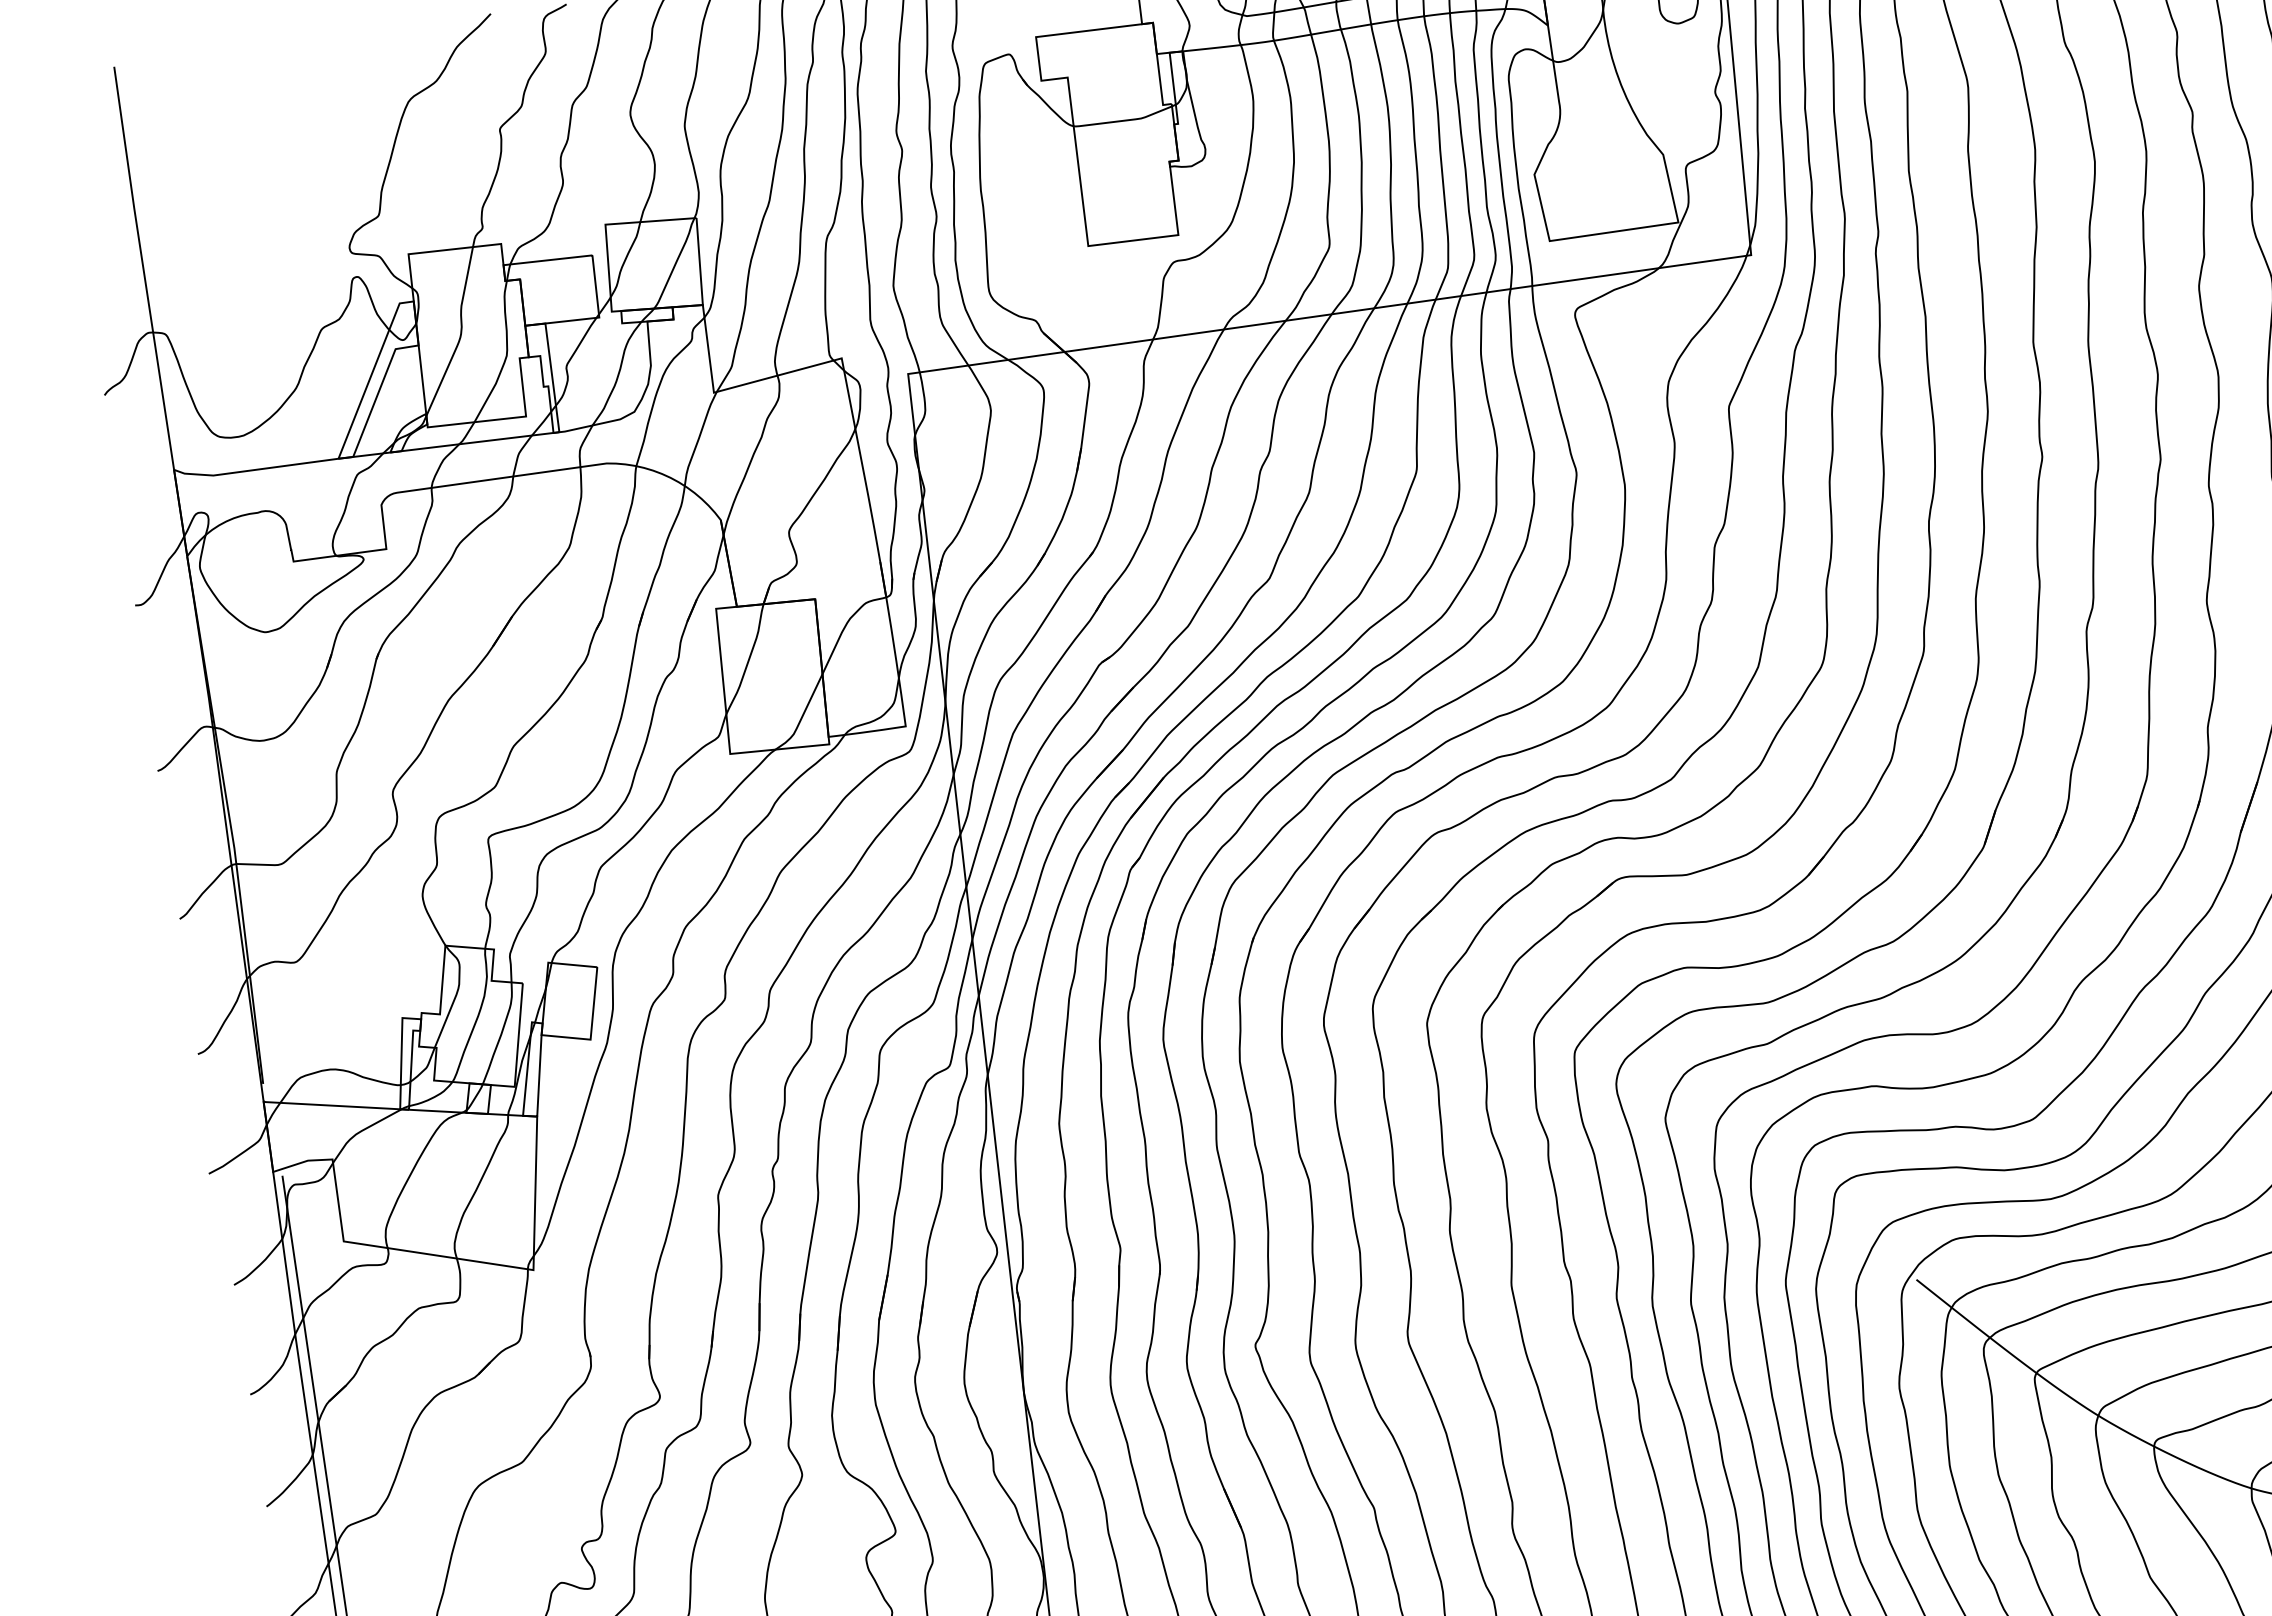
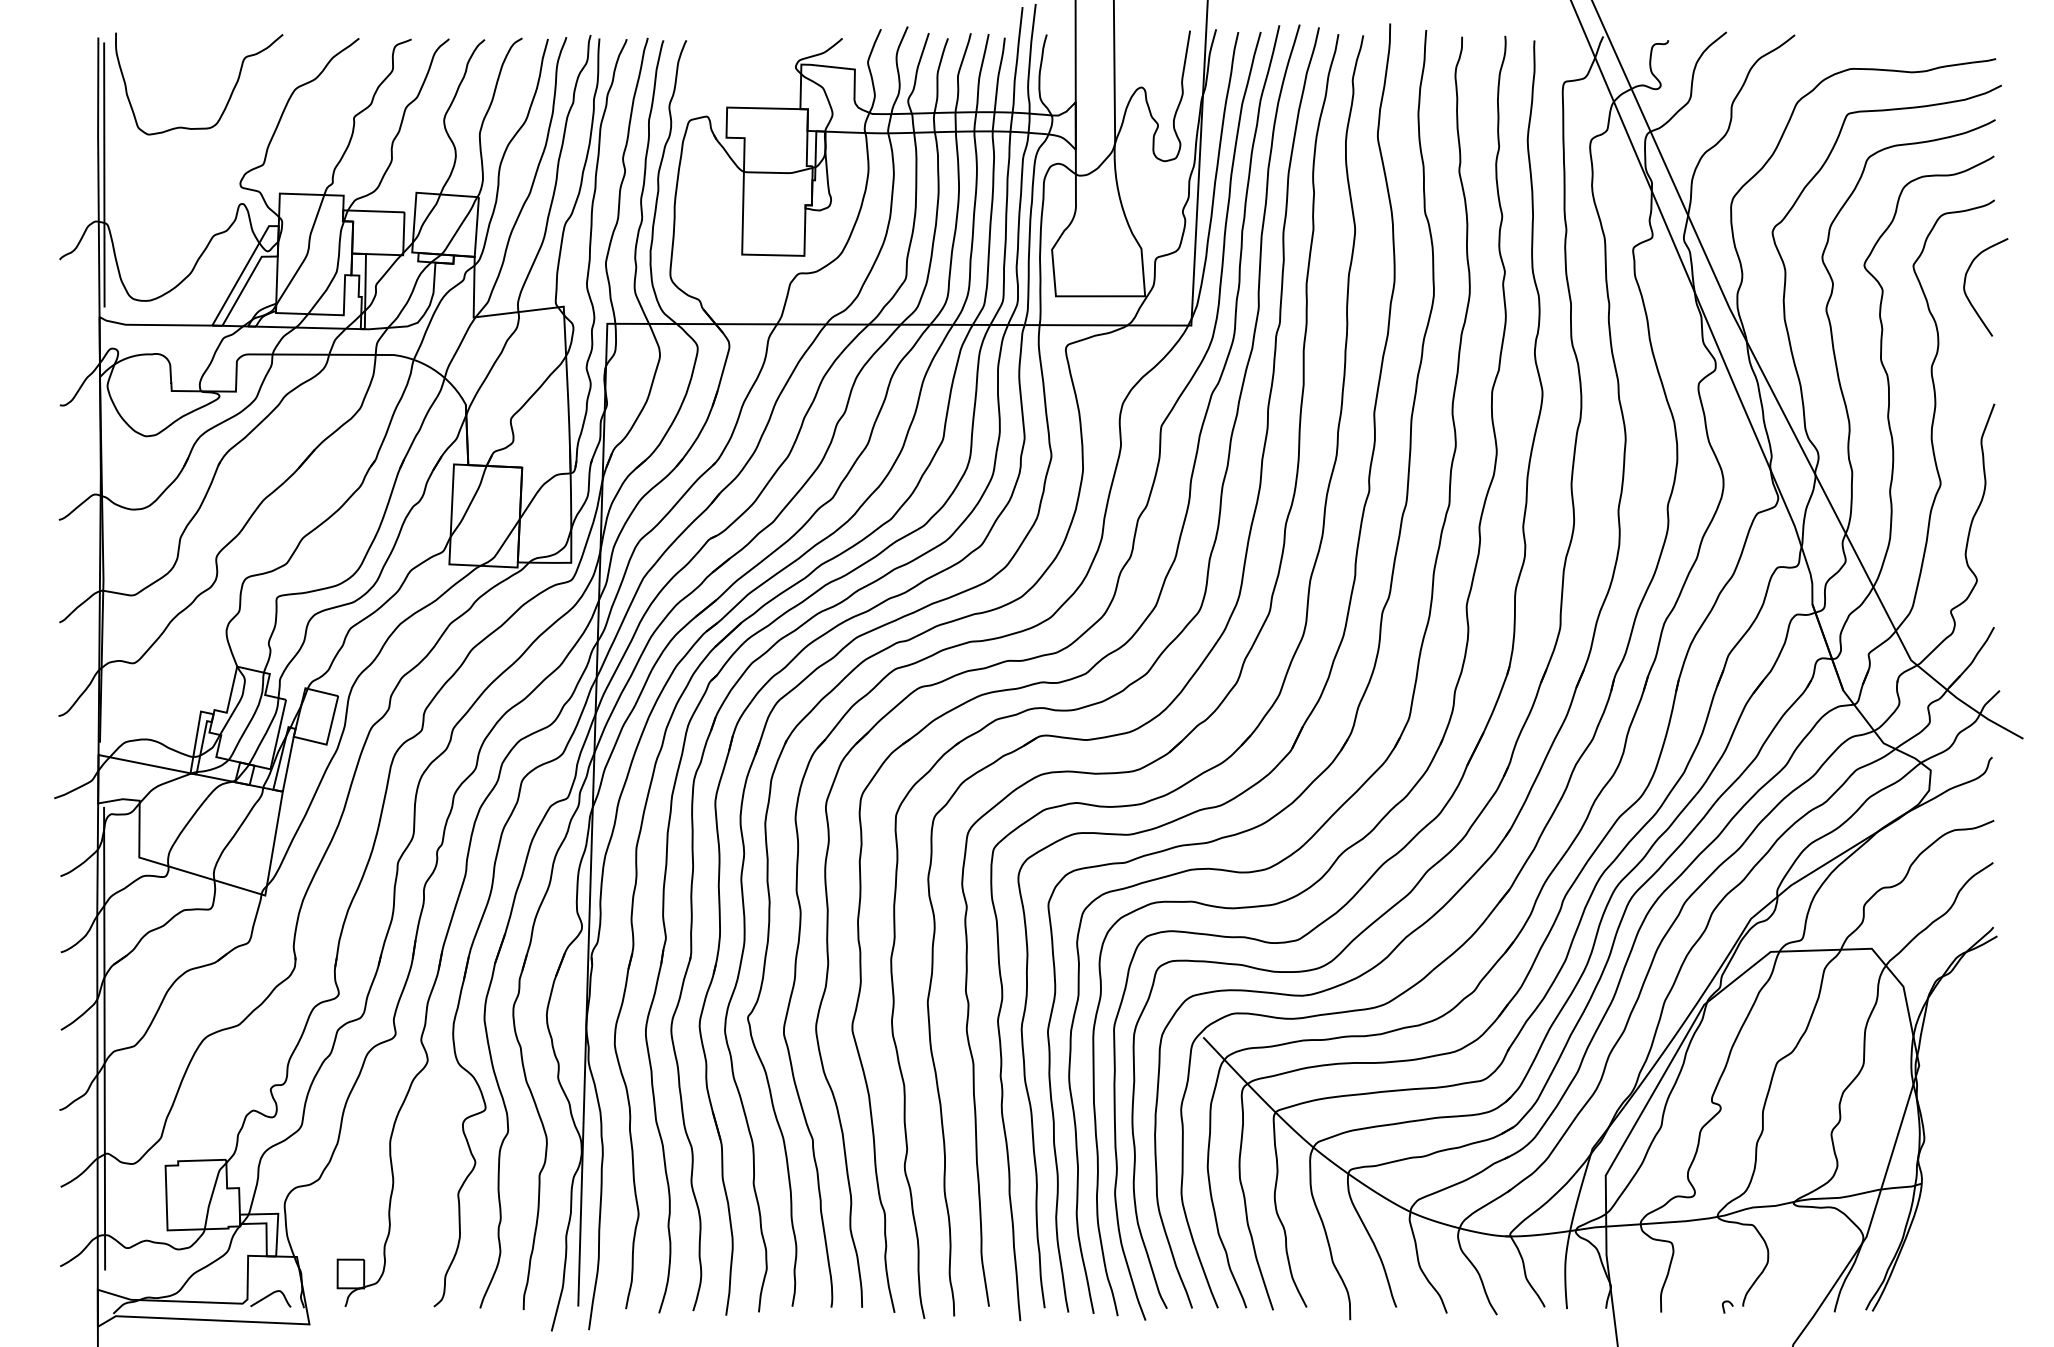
curve: (314, 127) -> (228, 98), added
line: (151, 263) -> (104, 174), added

